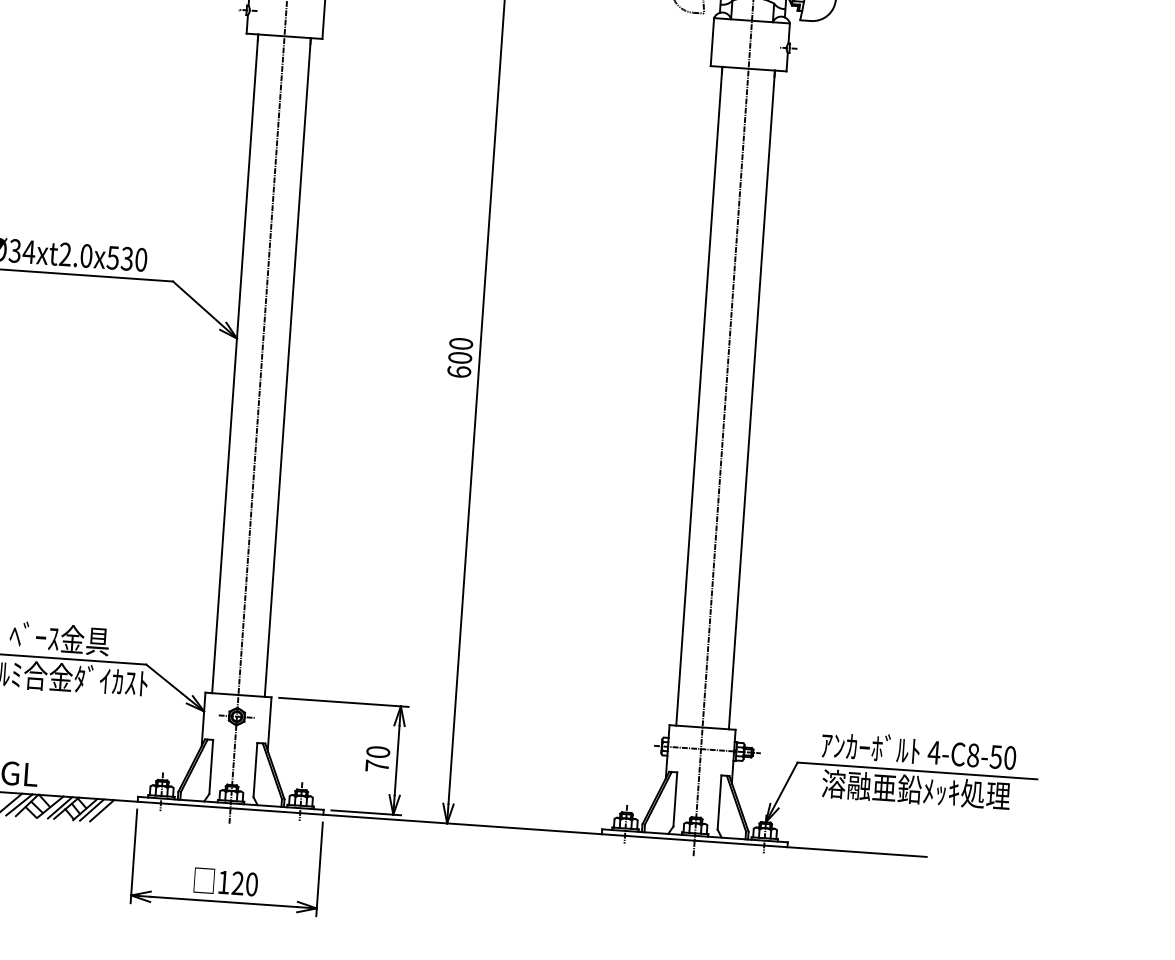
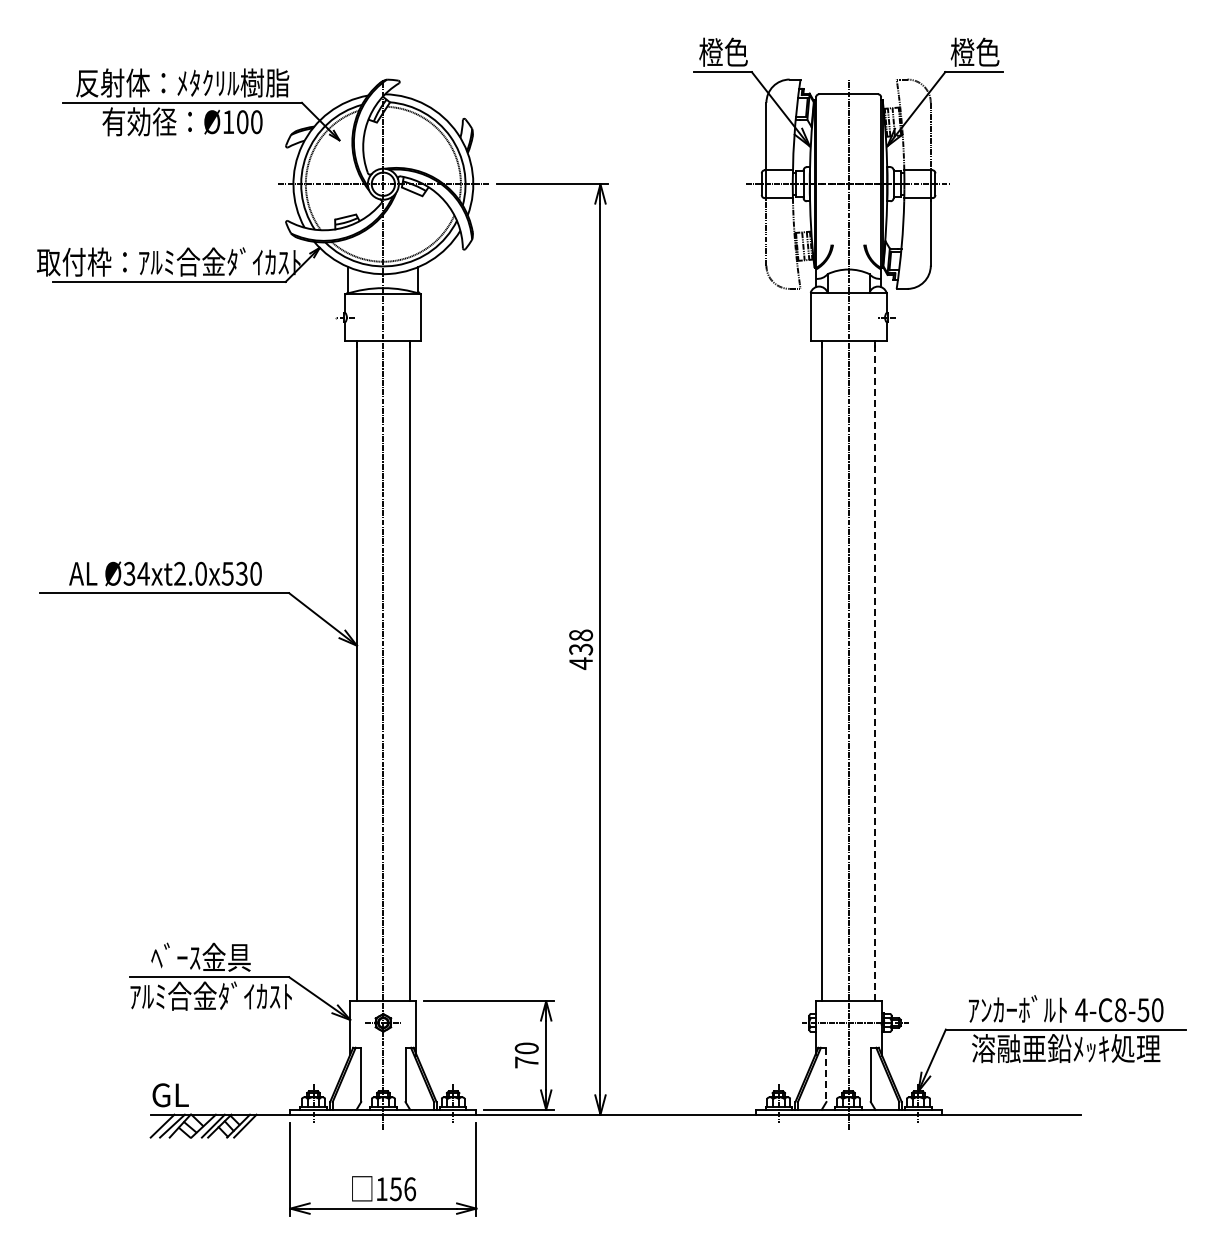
text: (460, 358) -> (581, 649), 600 -> 438
line: (751, 399) -> (874, 670), solid -> dashed
line: (675, 800) -> (826, 1075), solid -> dashed
line: (102, 810) -> (255, 1125), removed
text: (245, 884) -> (403, 1189), 120 -> 156

